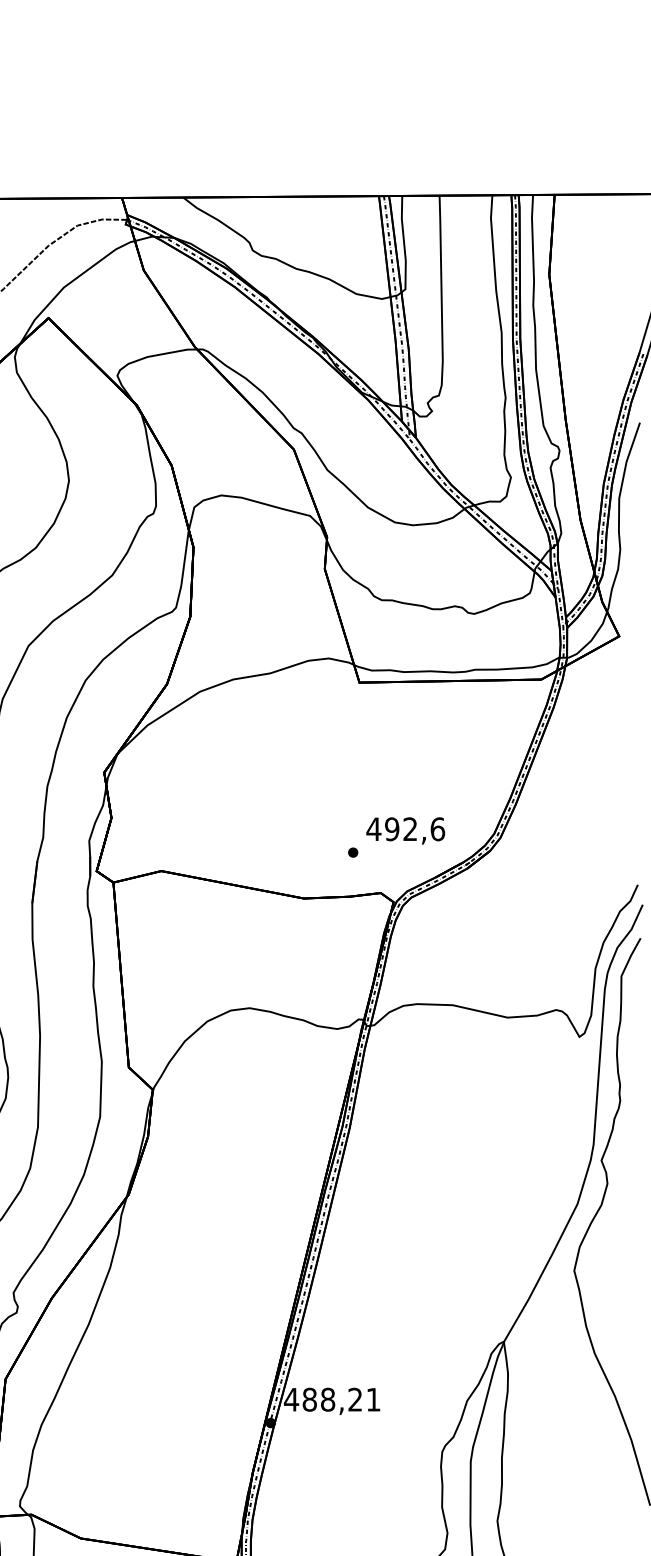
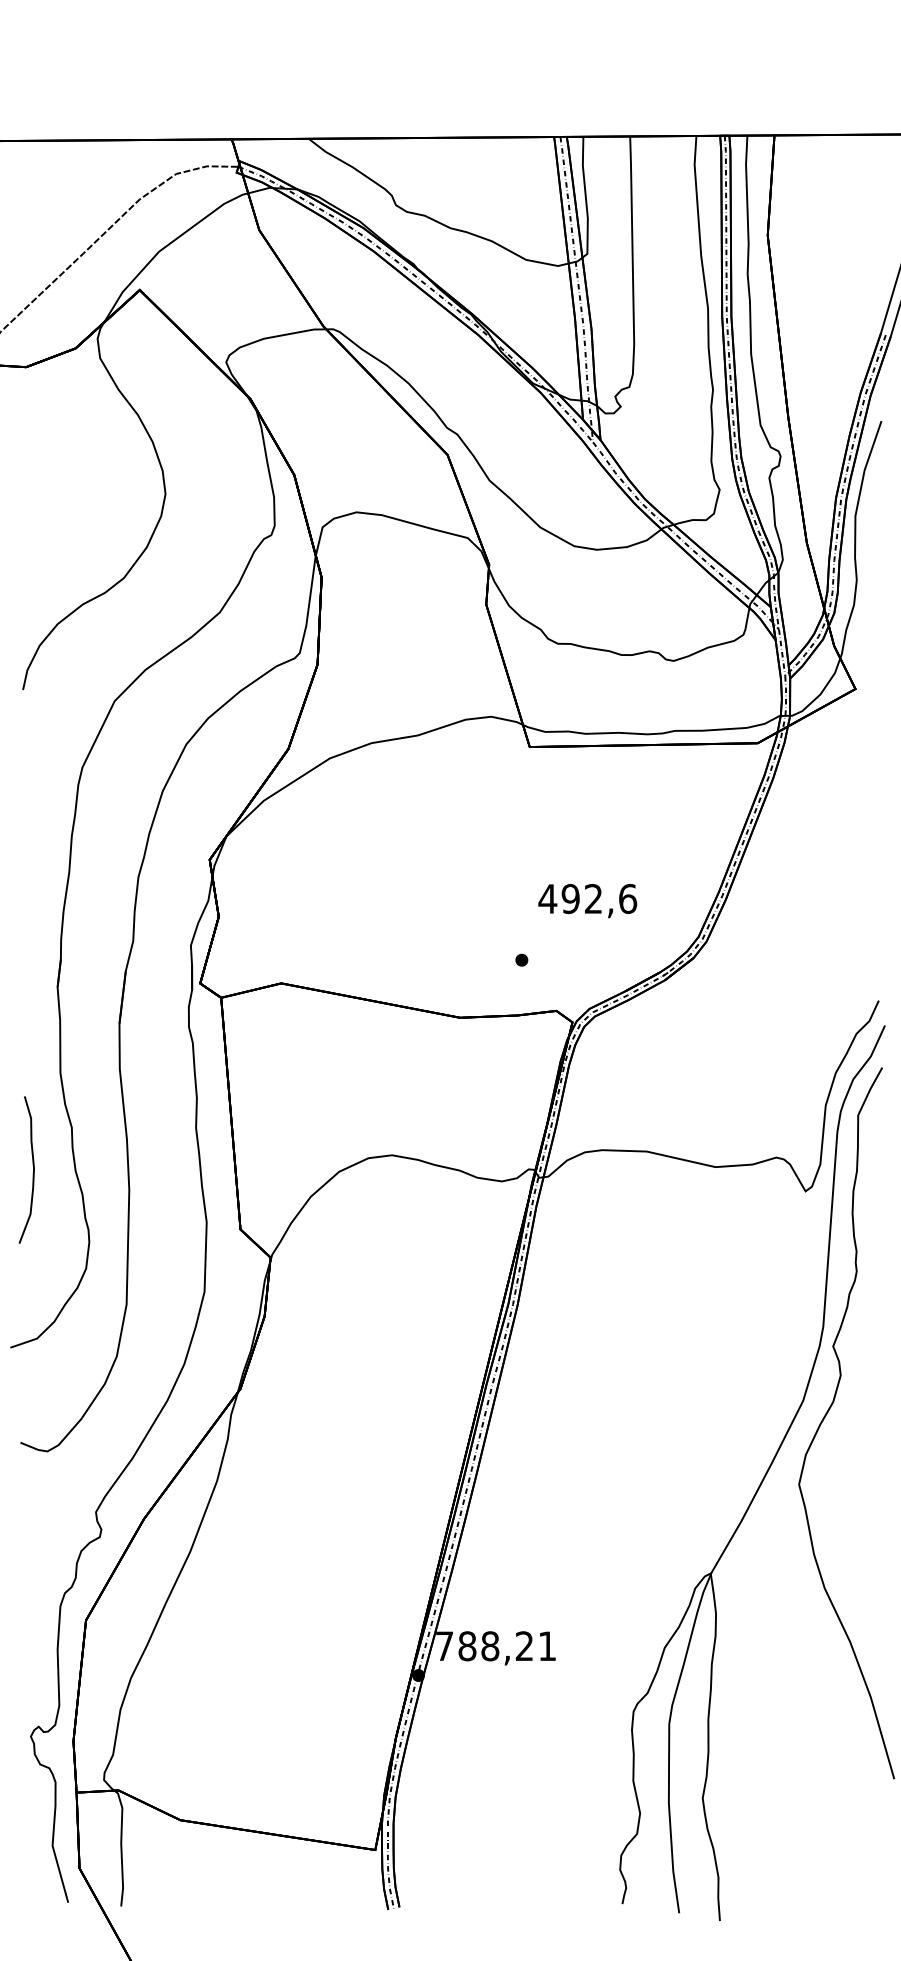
text: (405, 831) -> (587, 901), moved
text: (291, 1399) -> (444, 1645), 488,21 -> 788,21

